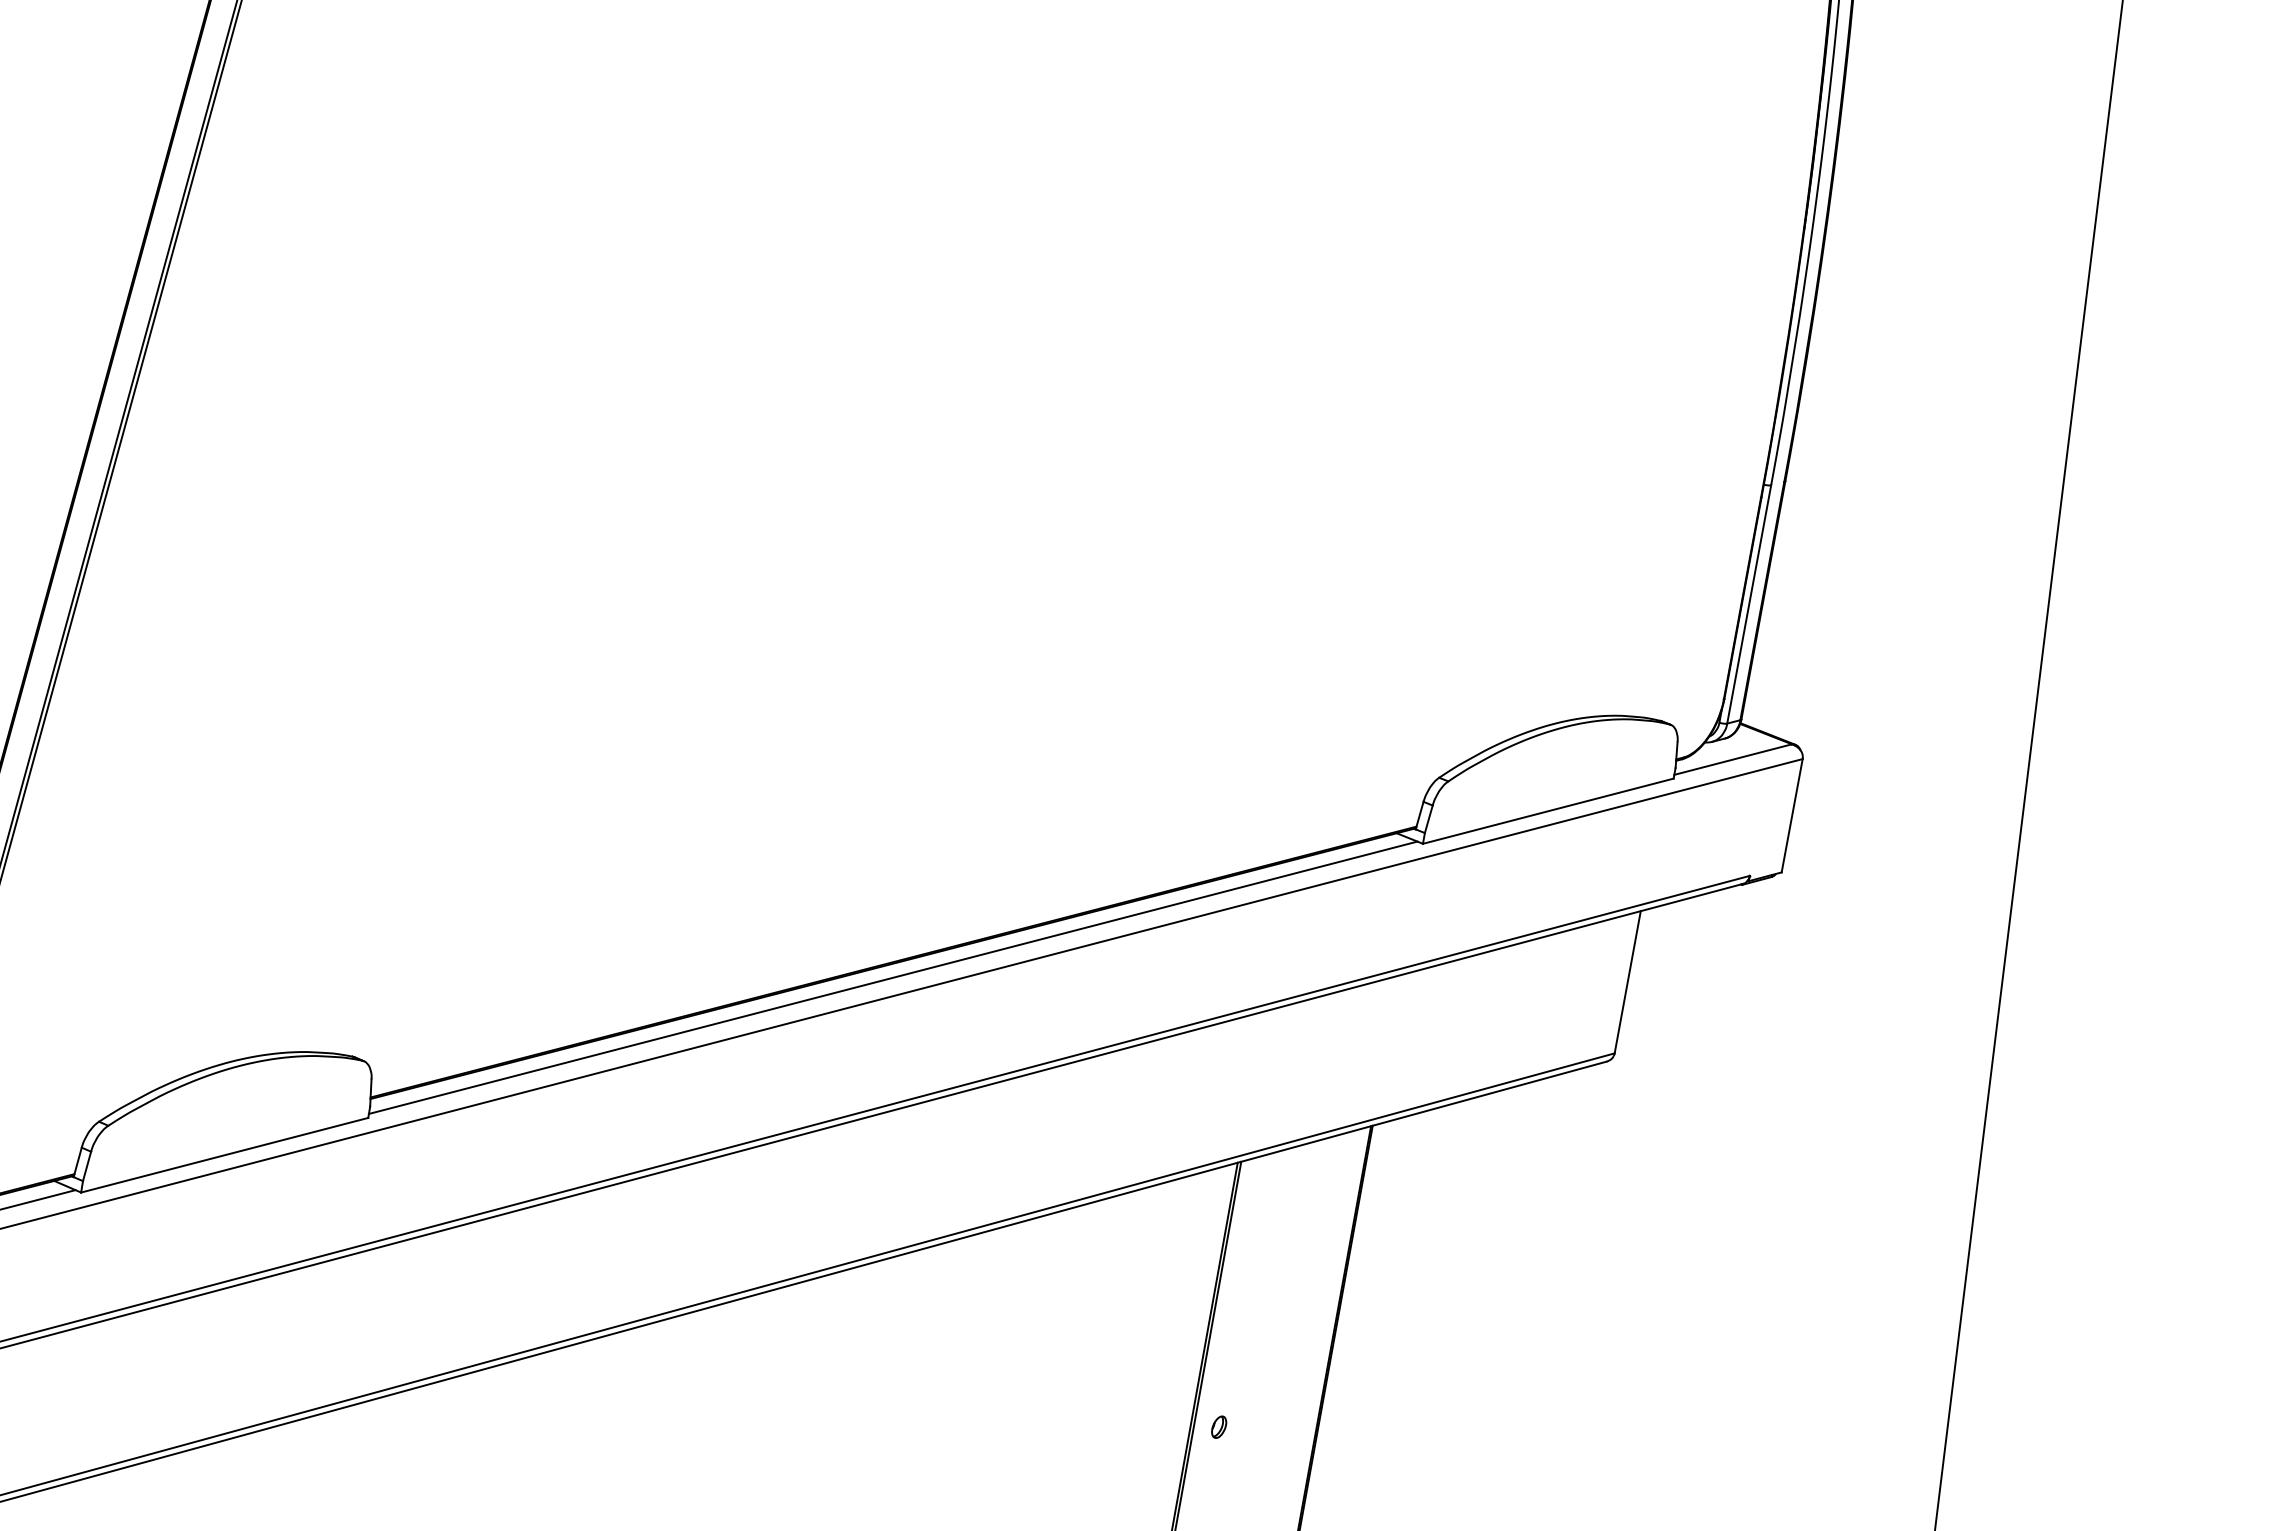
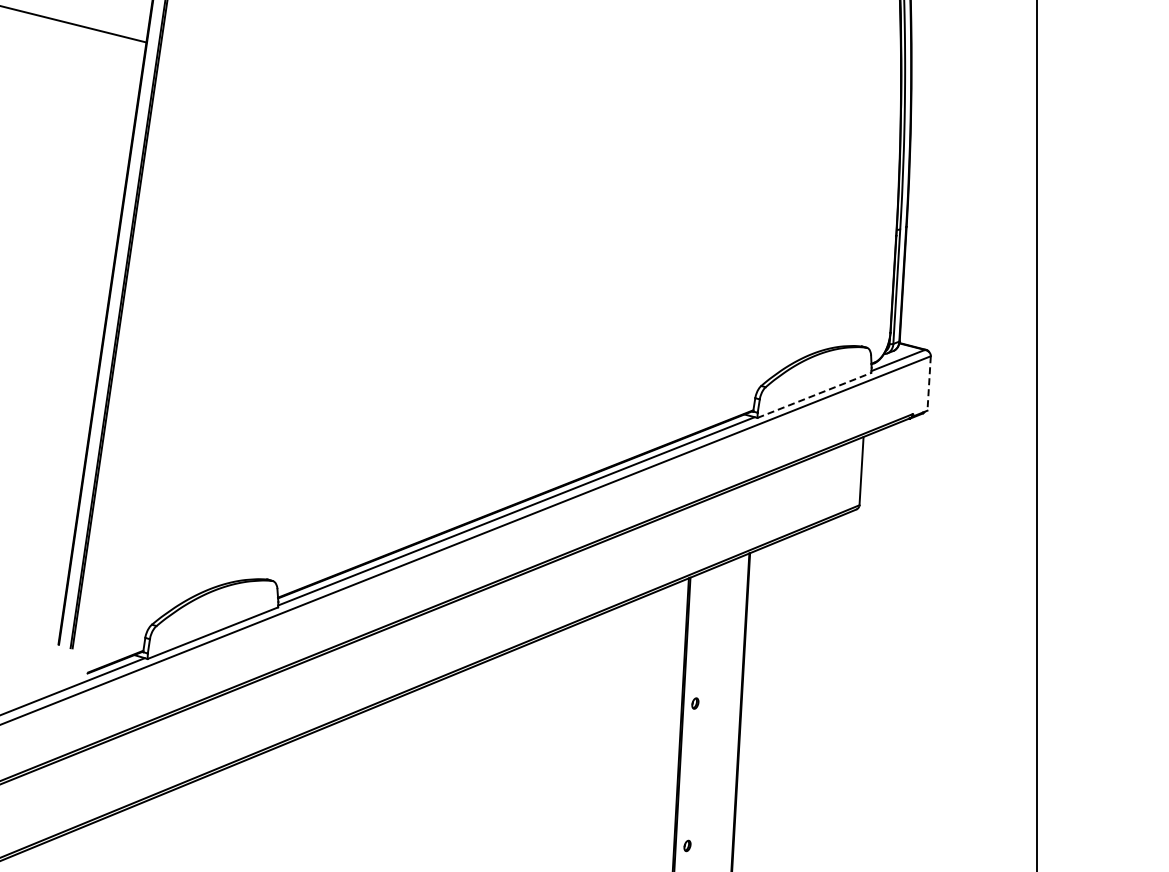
line: (1548, 811) -> (814, 395), solid -> dashed
line: (1792, 815) -> (929, 383), solid -> dashed

